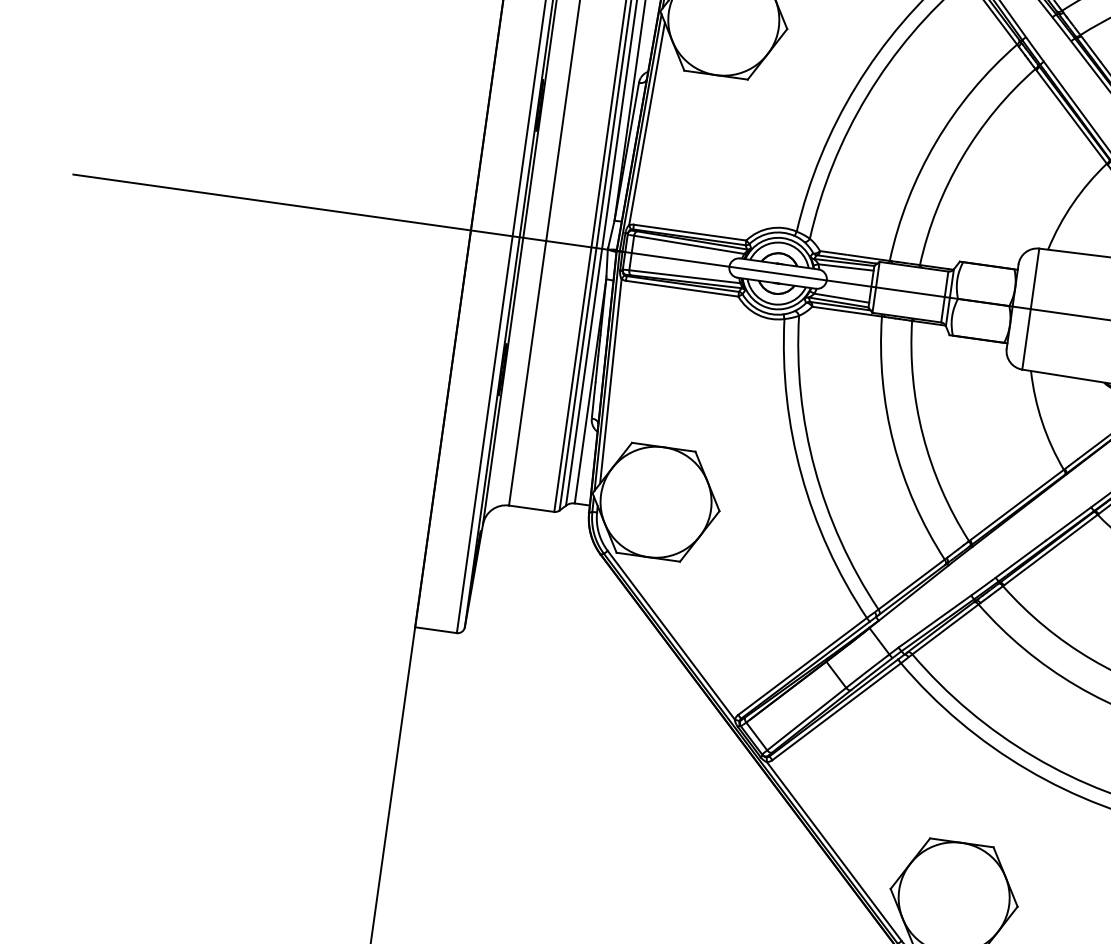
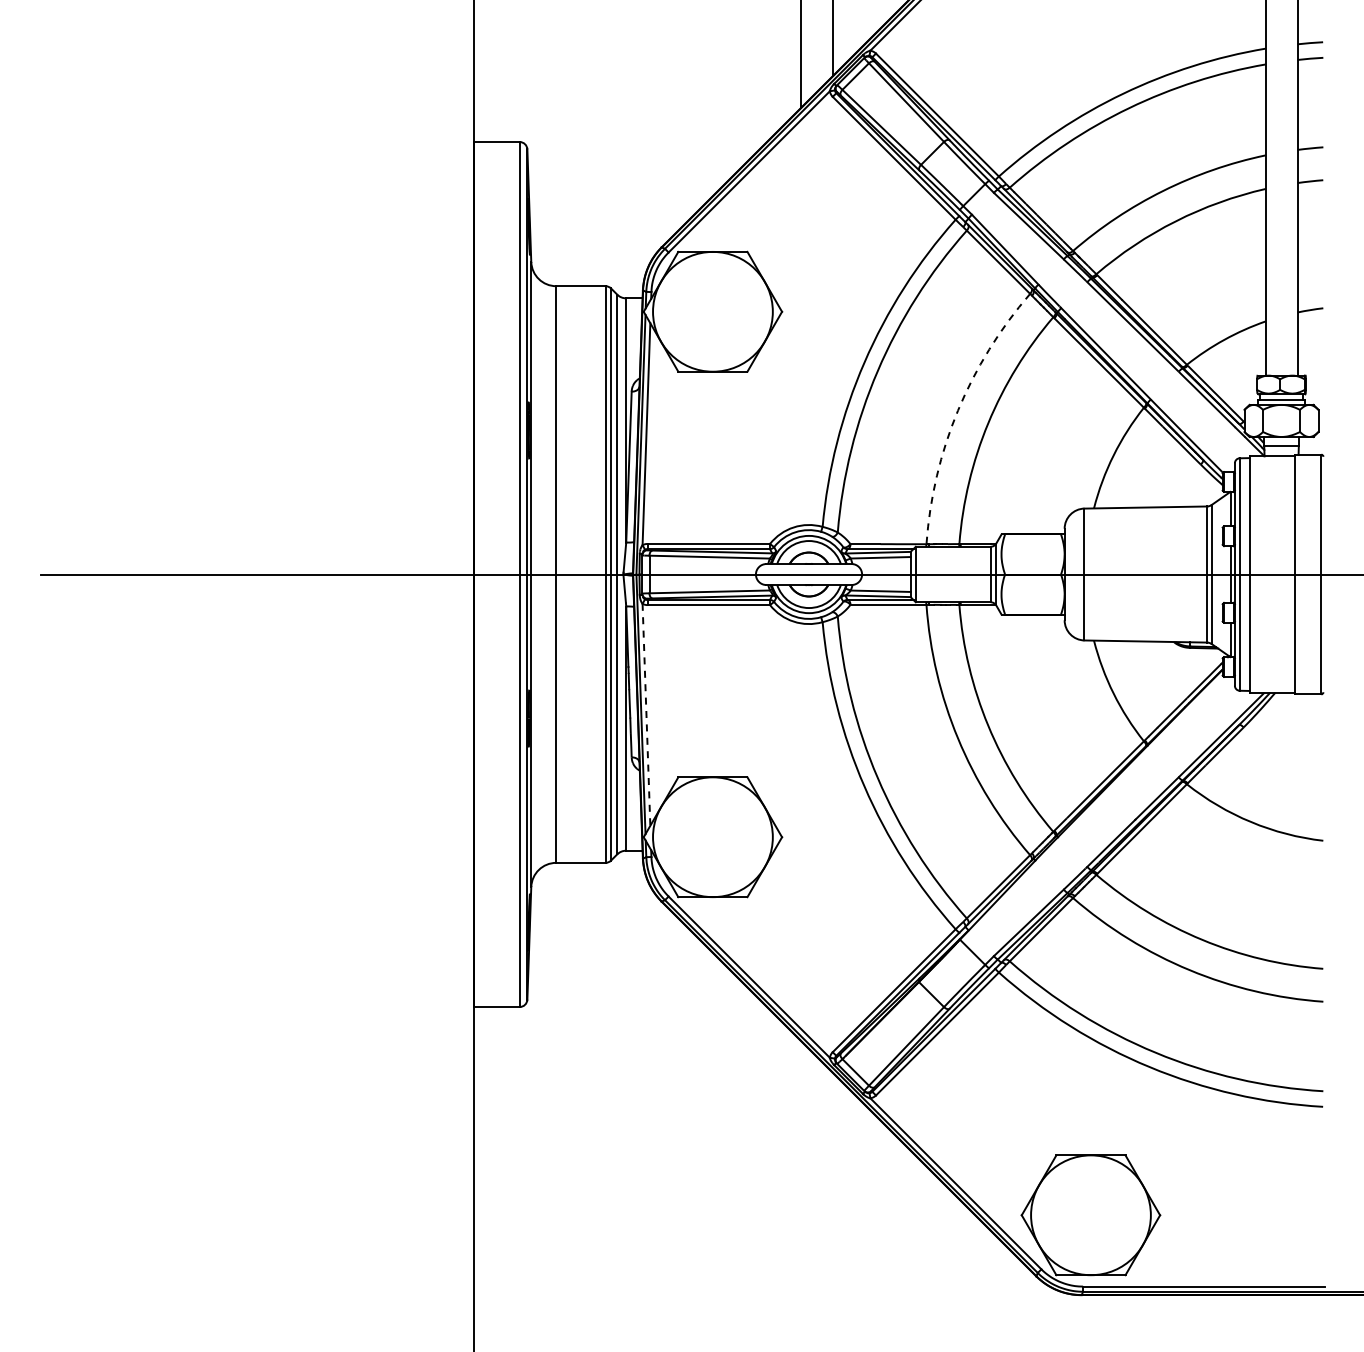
arc: (936, 142) -> (958, 410), solid -> dashed
line: (610, 381) -> (646, 715), solid -> dashed

